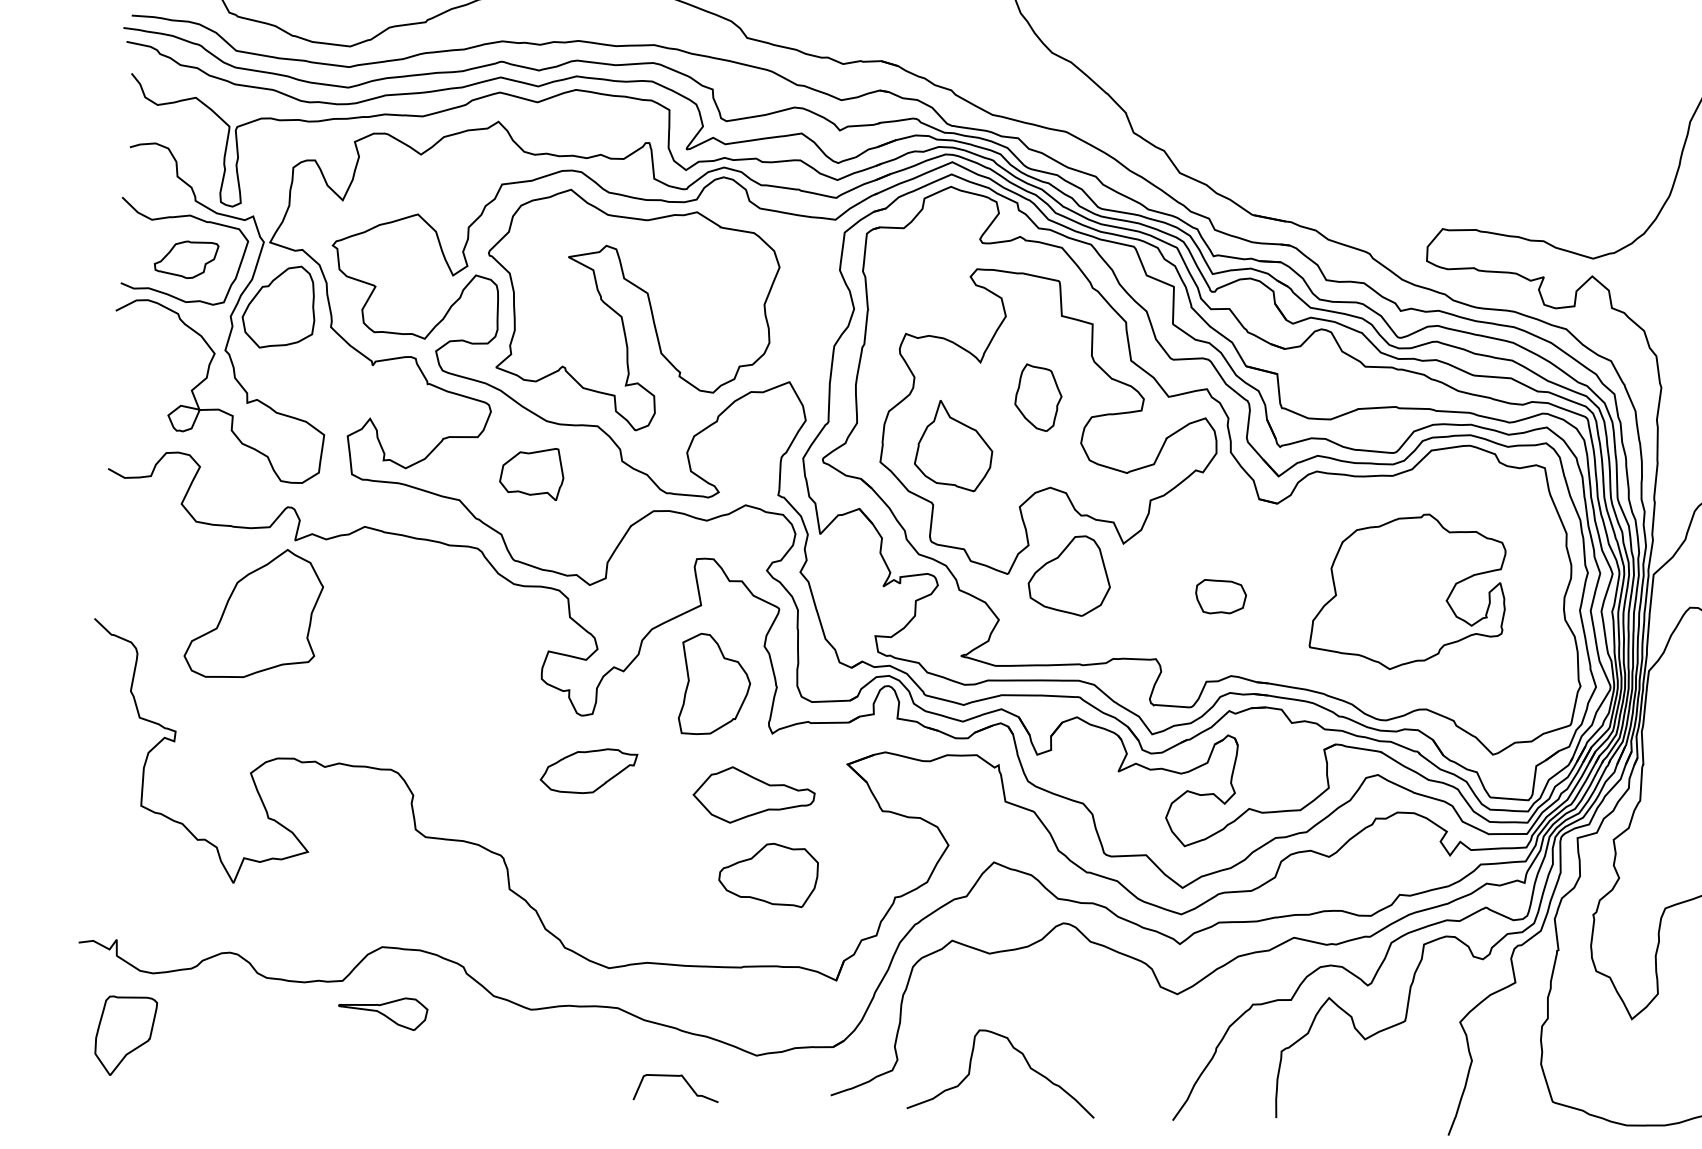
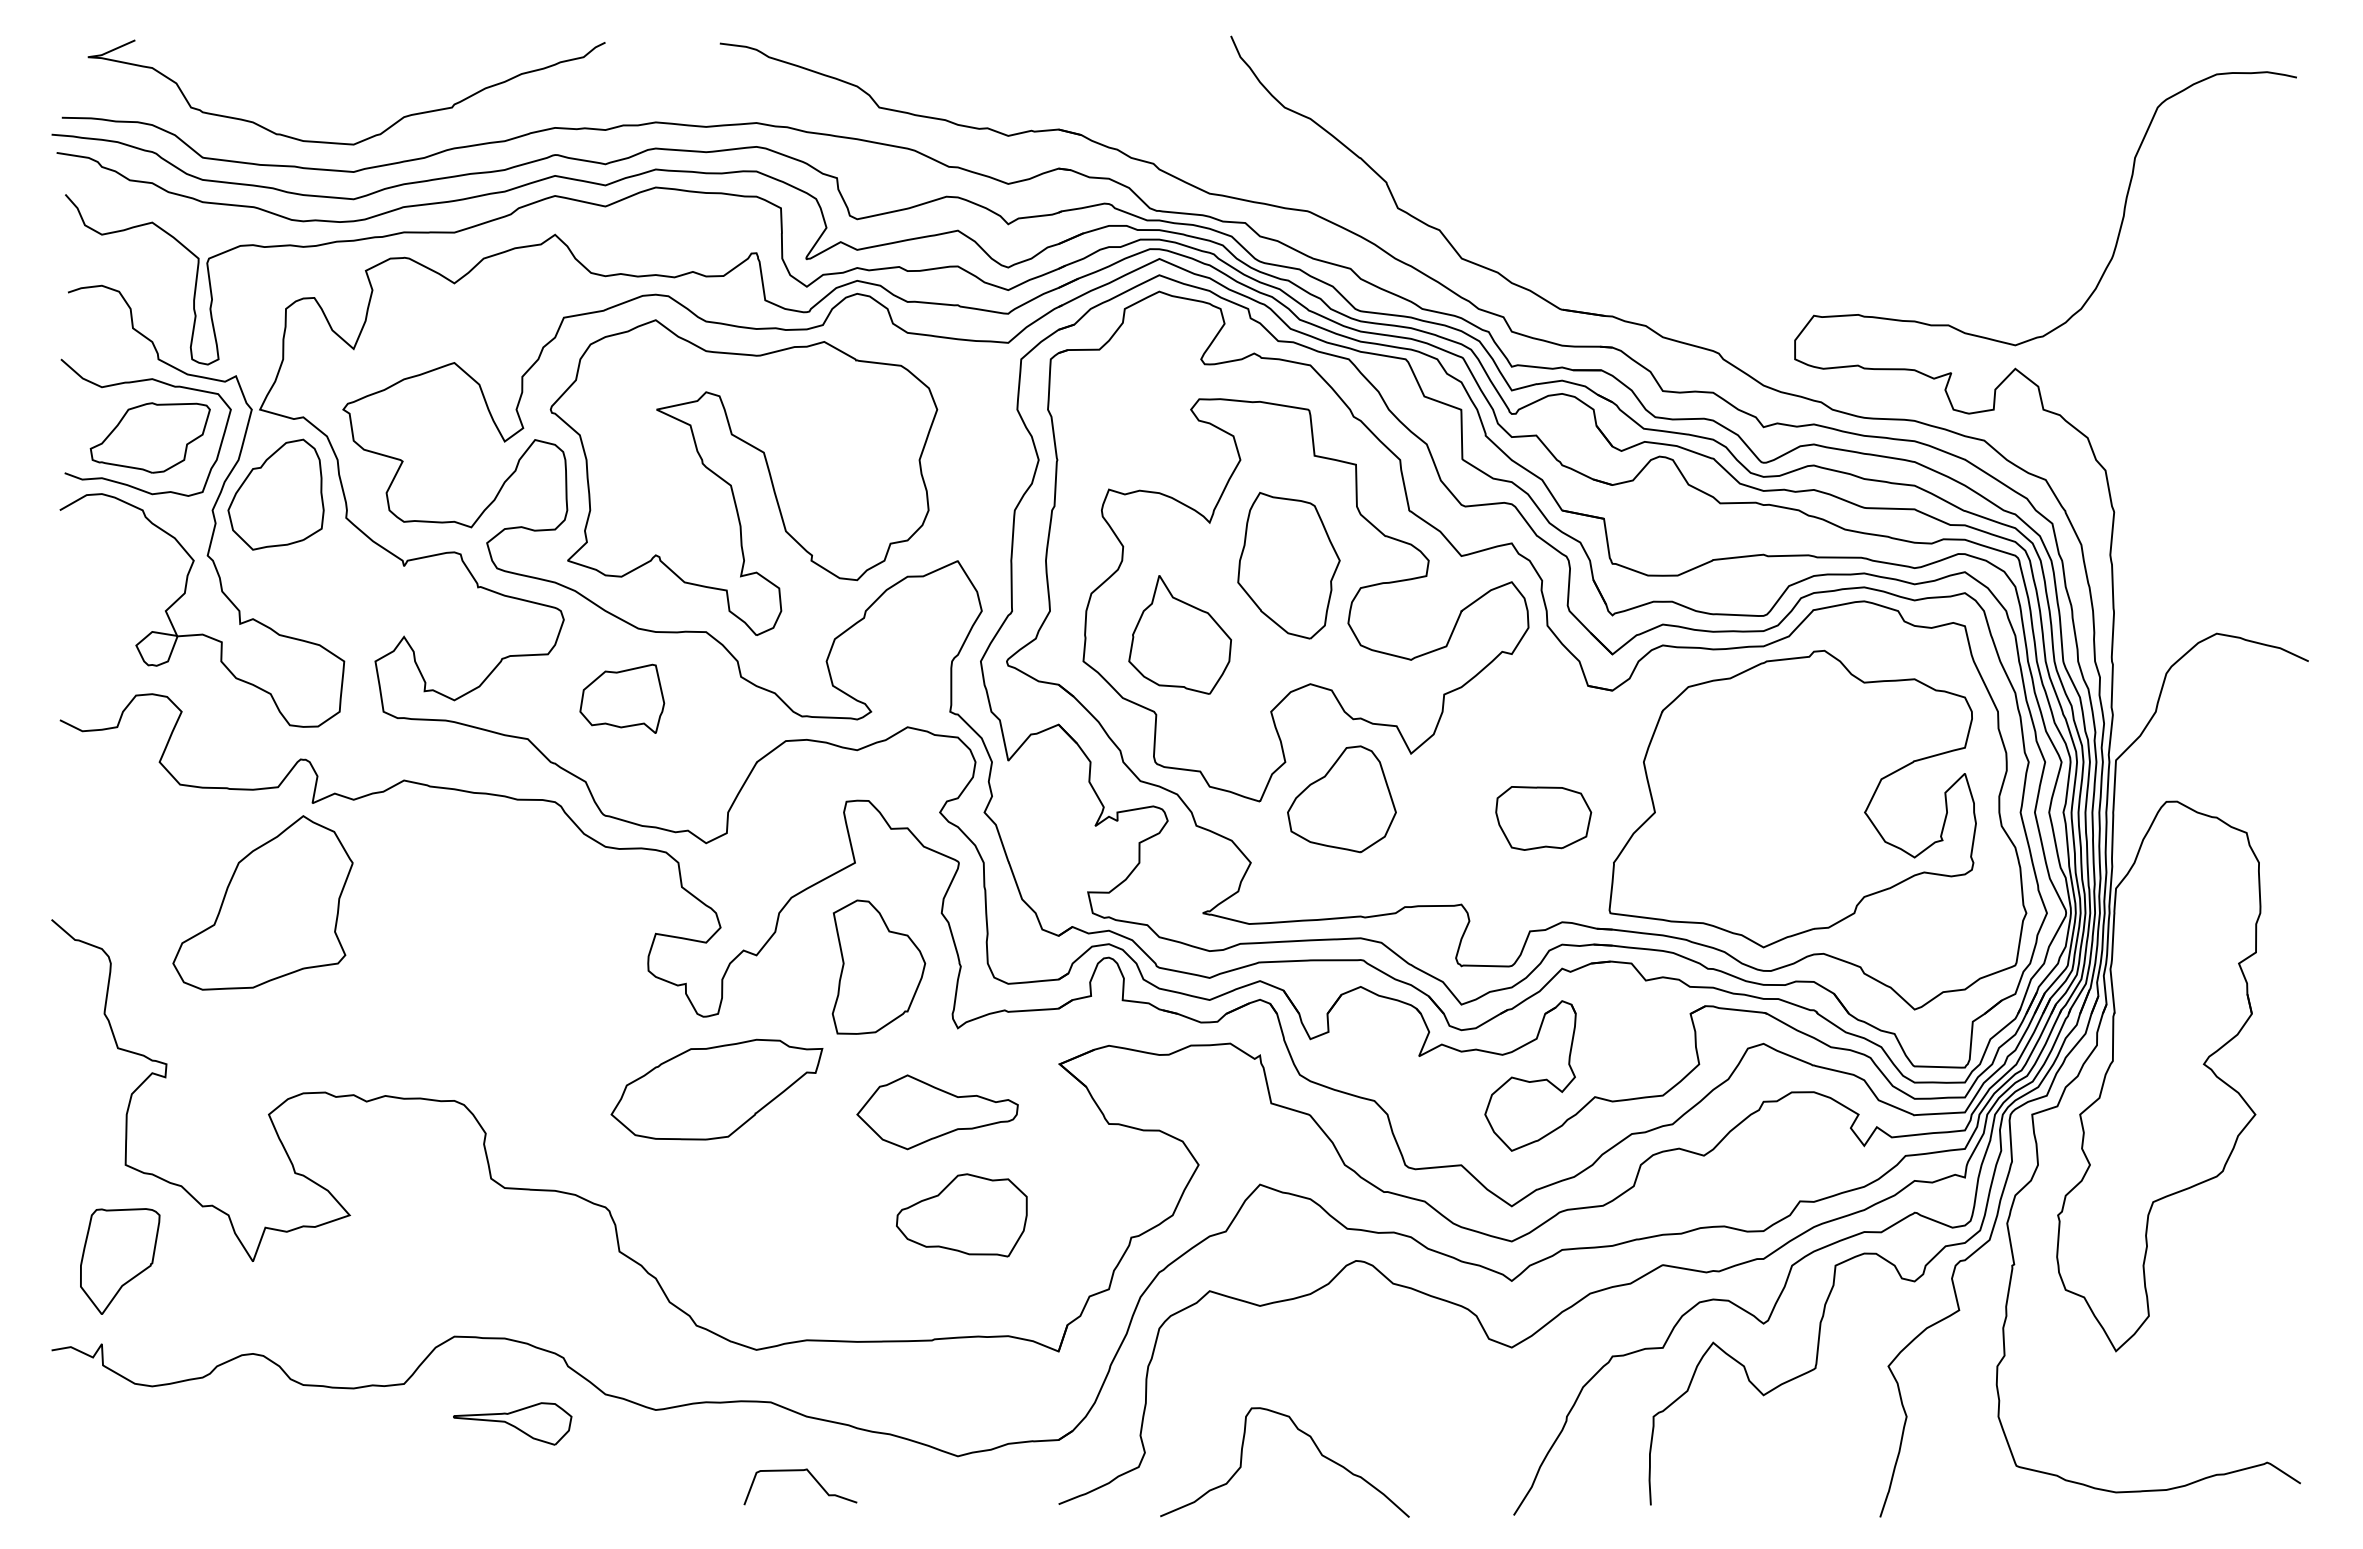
part: (185, 259) -> (149, 437), size x1.43
part: (1038, 397) -> (1288, 565), size x1.67
part: (1408, 591) -> (1792, 798), size x1.43
part: (1220, 597) -> (1543, 818), size x1.43
part: (588, 770) -> (716, 1089), size x1.67
part: (382, 1012) -> (512, 1423), moved
part: (126, 1036) -> (120, 1261), moved
curve: (684, 1080) -> (810, 1475), moved

